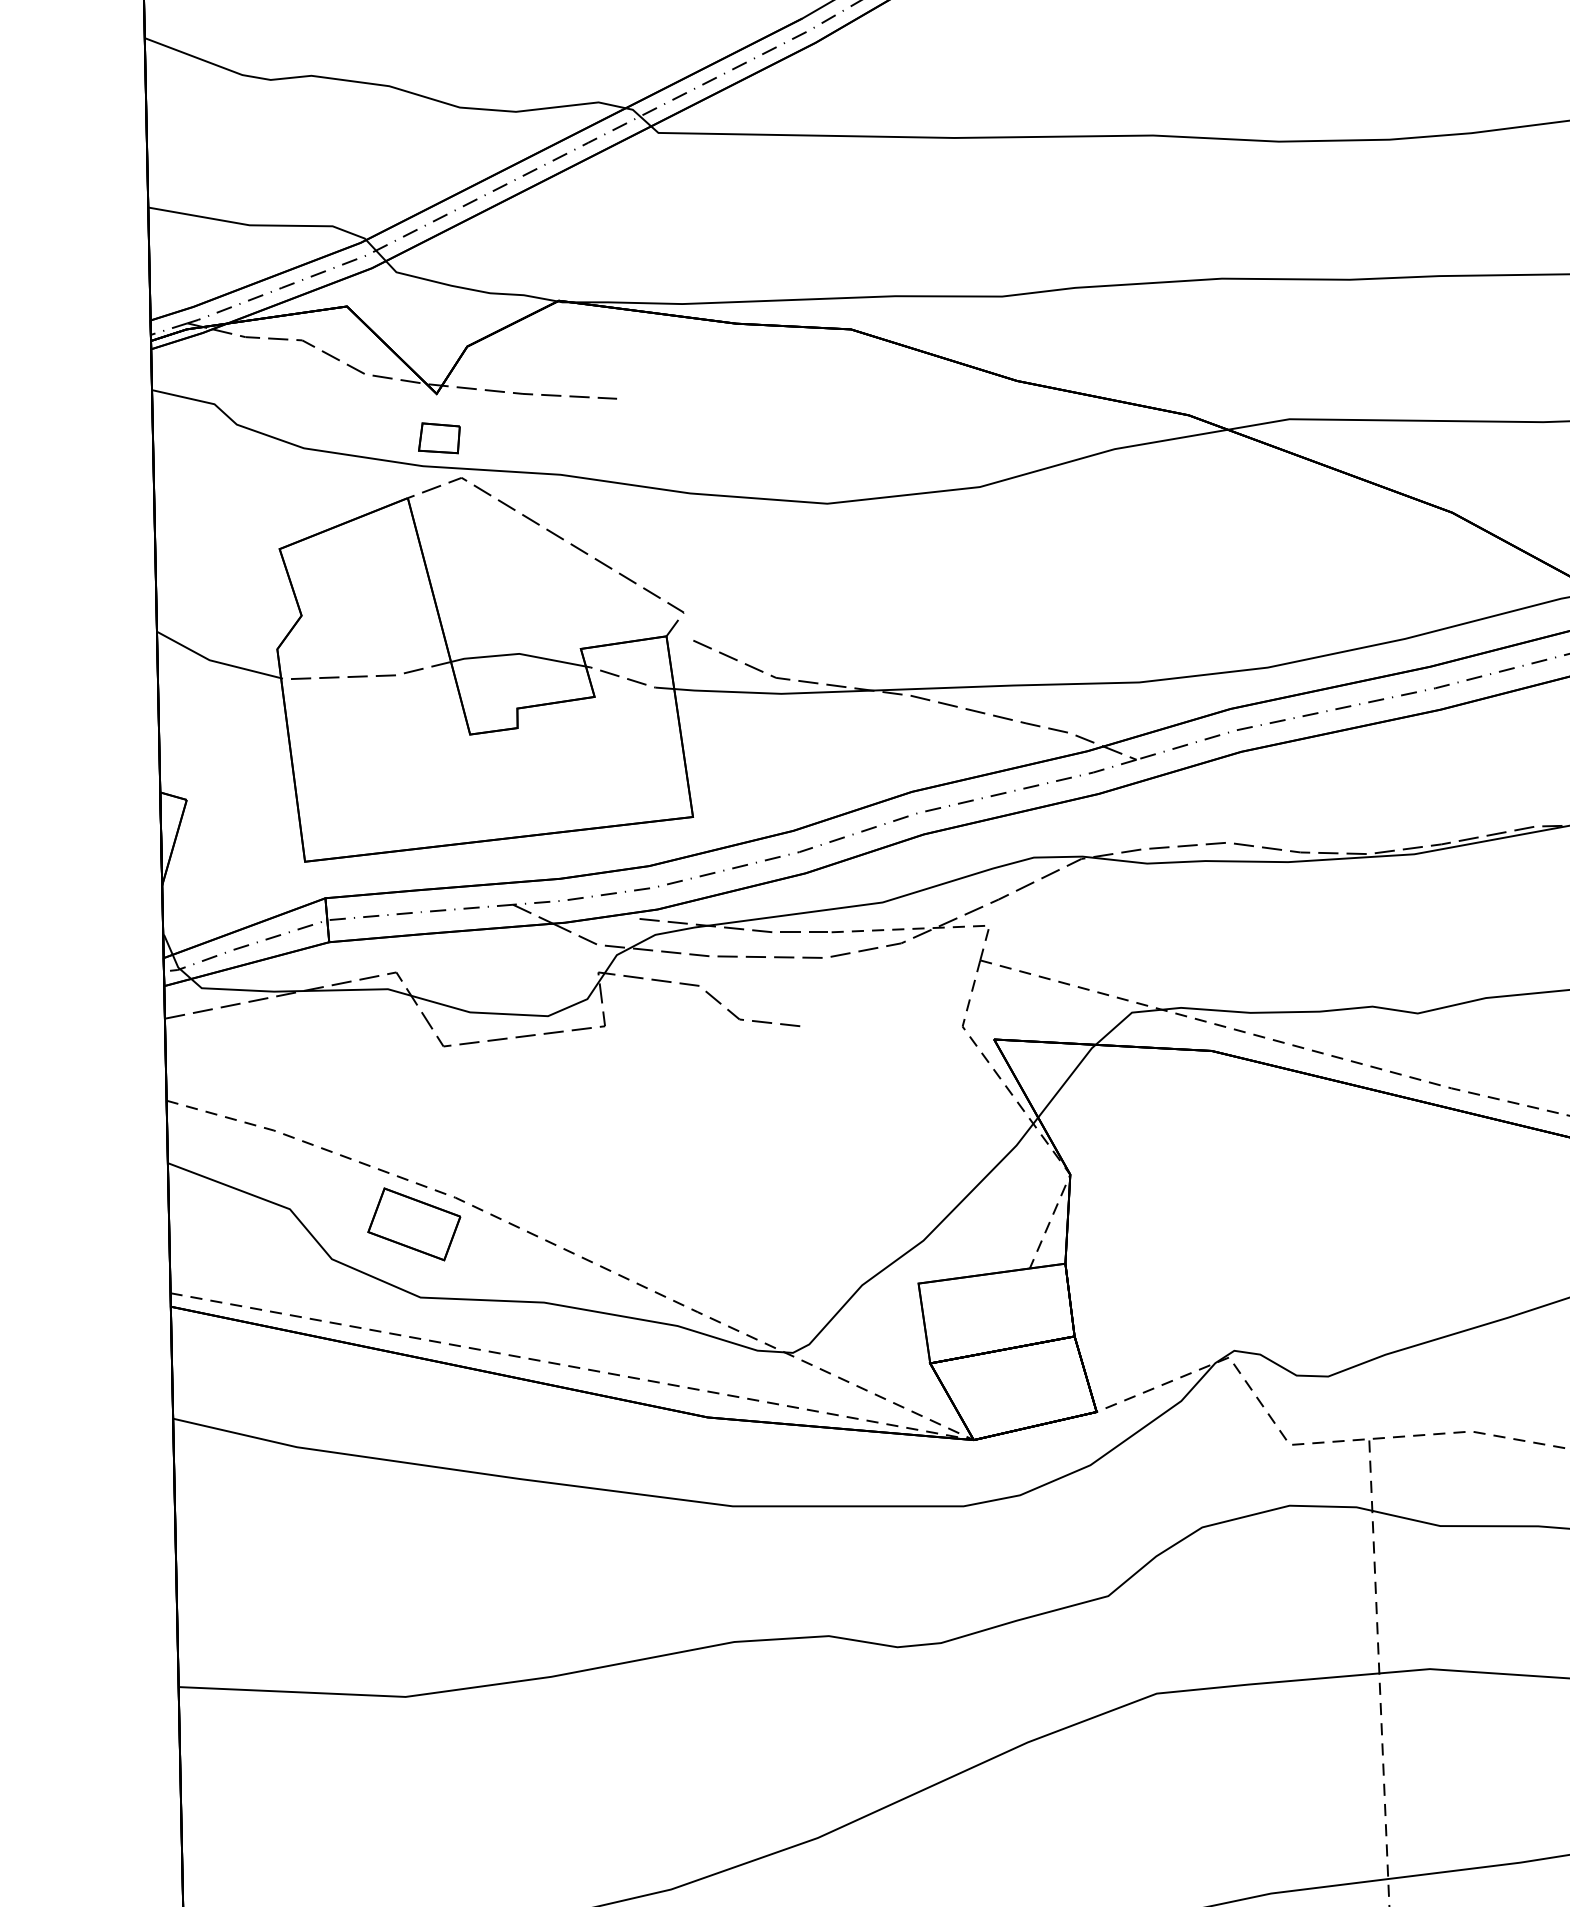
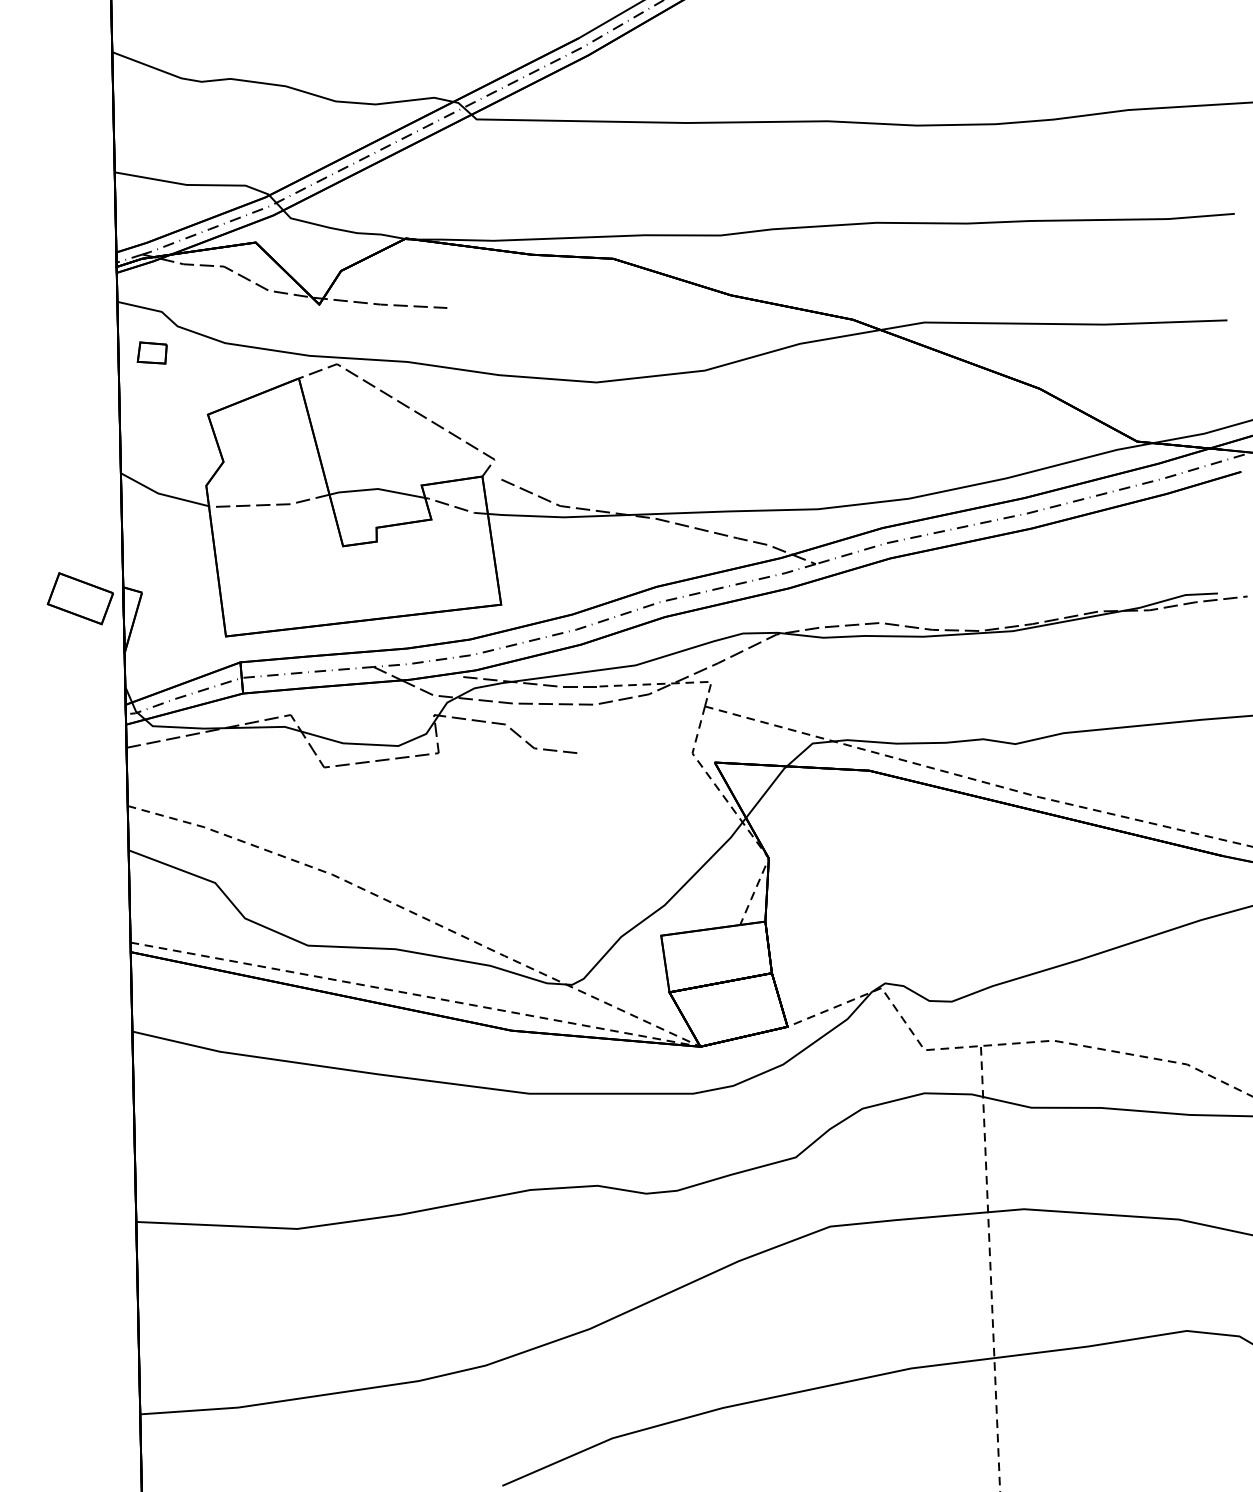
part: (438, 437) -> (151, 352), moved
part: (412, 1224) -> (79, 598), moved

